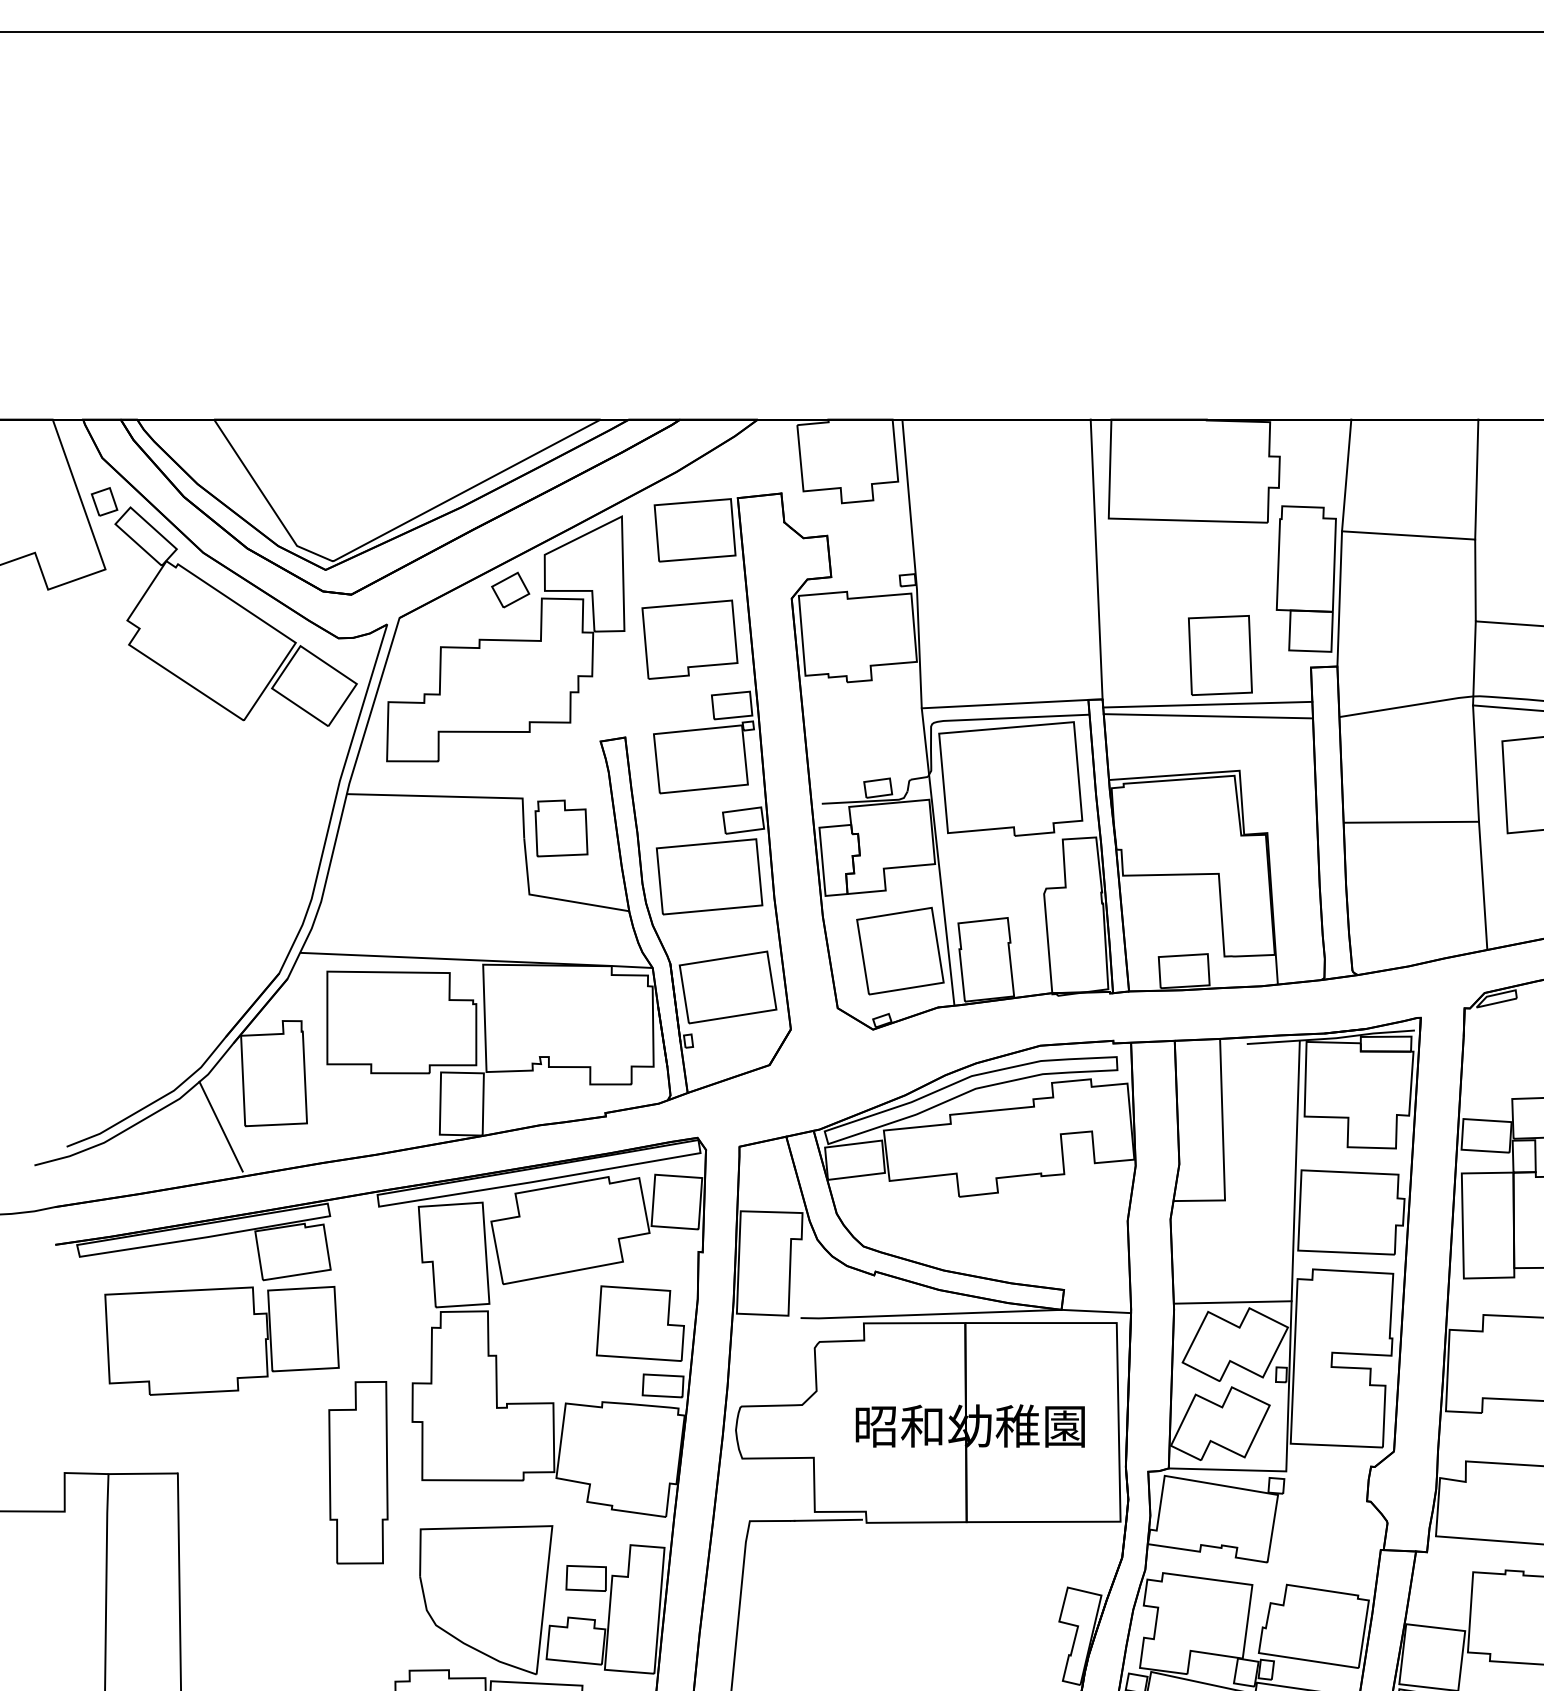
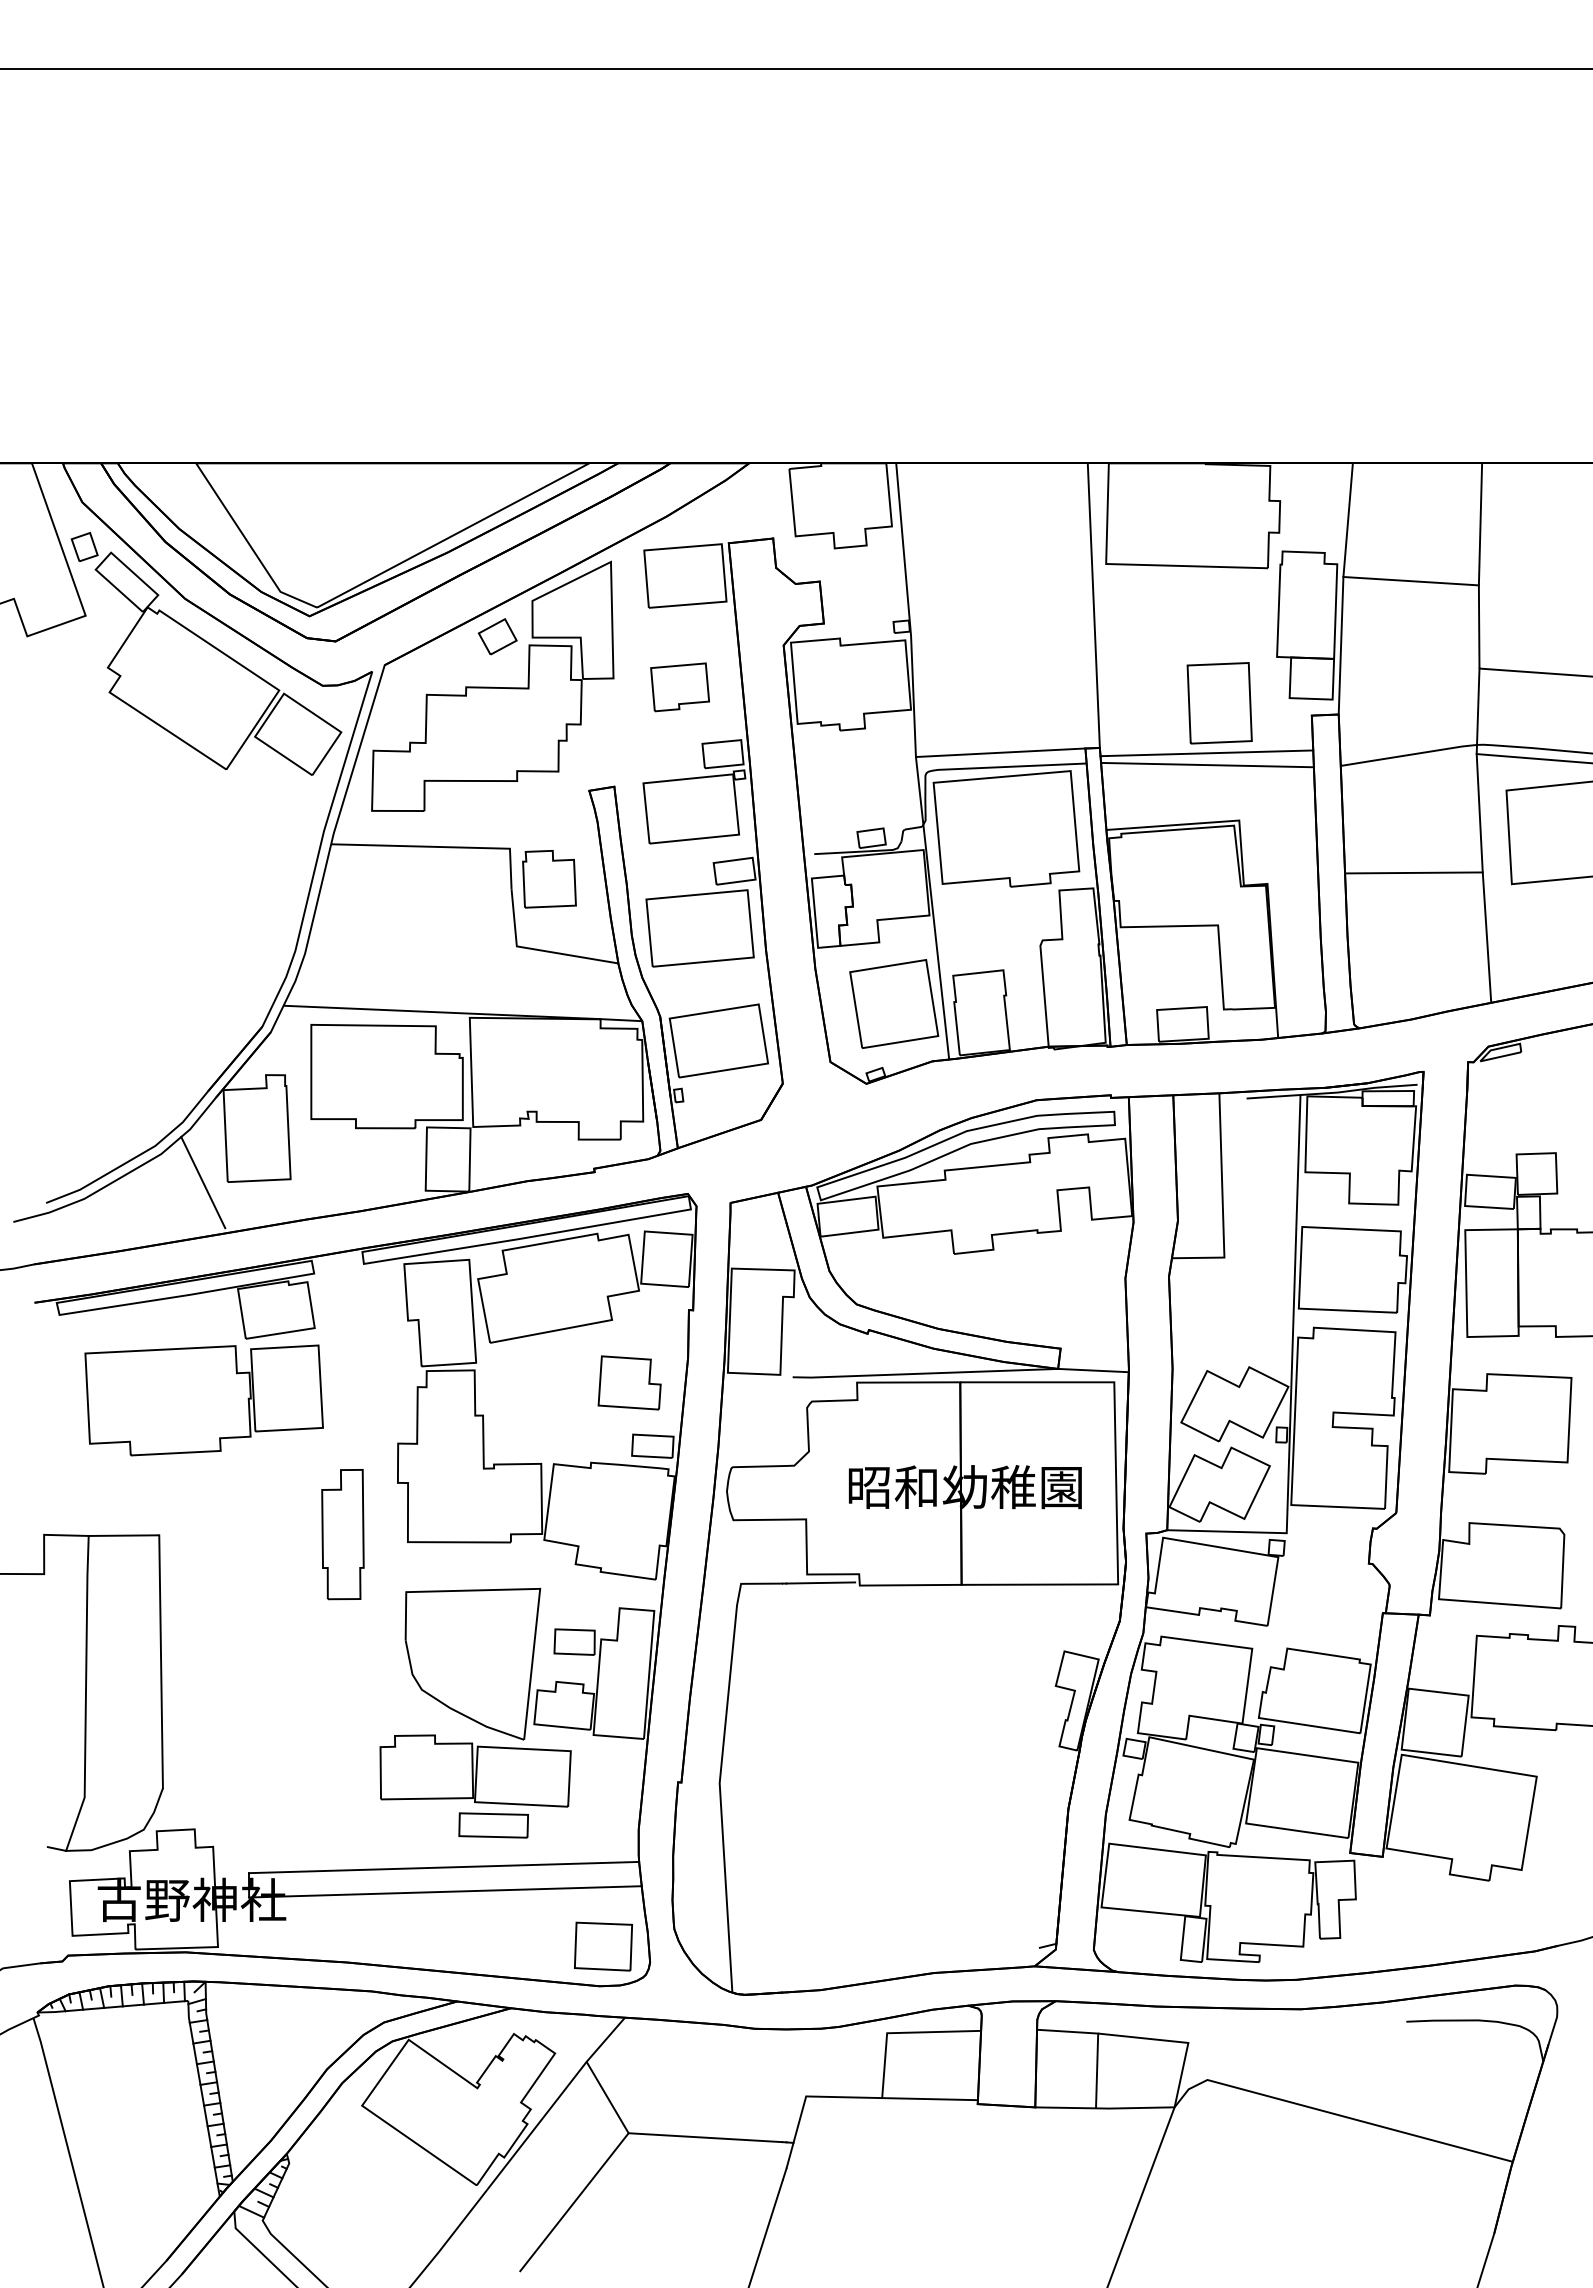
part: (689, 639) -> (679, 687), size x0.6
line: (1232, 1302) -> (1232, 1361), removed
part: (640, 1323) -> (629, 1382), size x0.7
part: (358, 1472) -> (342, 1534), size x0.7

